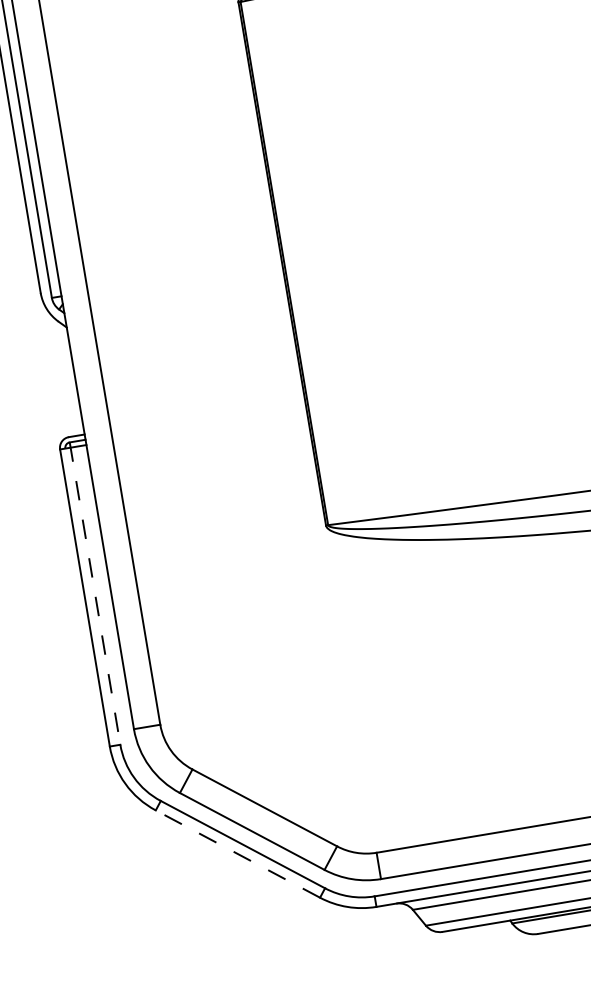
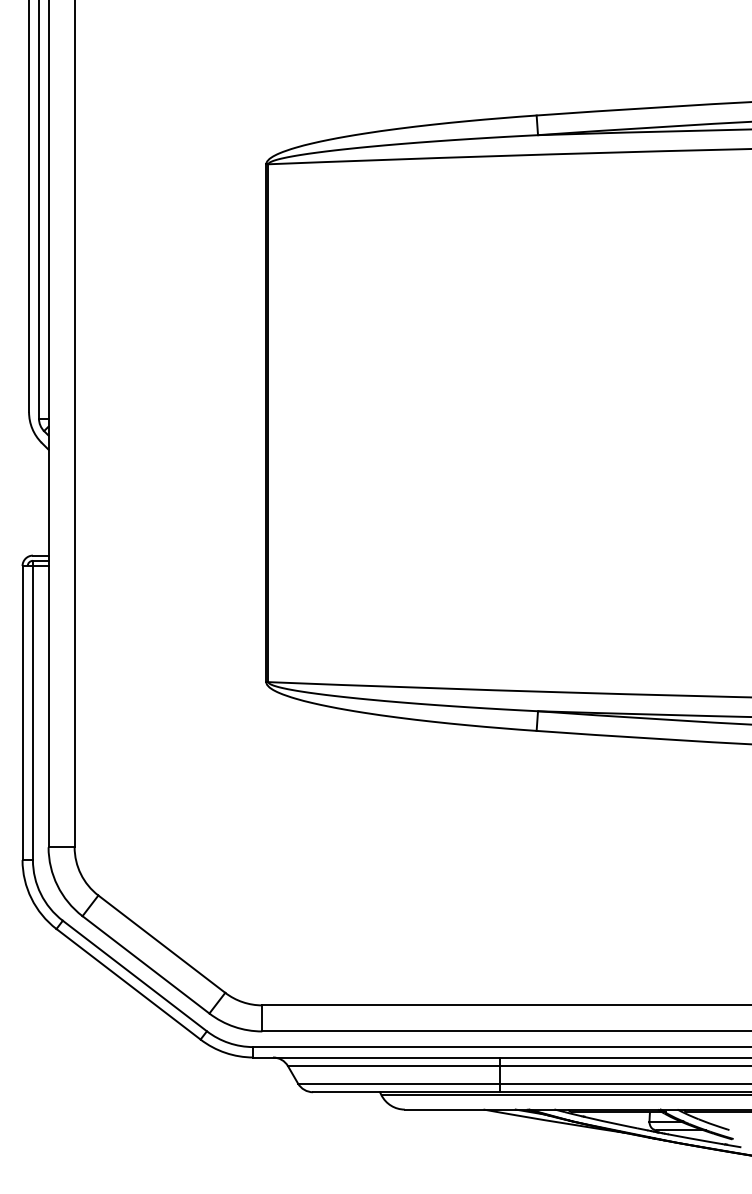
line: (94, 593) -> (32, 710), dashed -> solid
line: (237, 854) -> (128, 984), dashed -> solid

